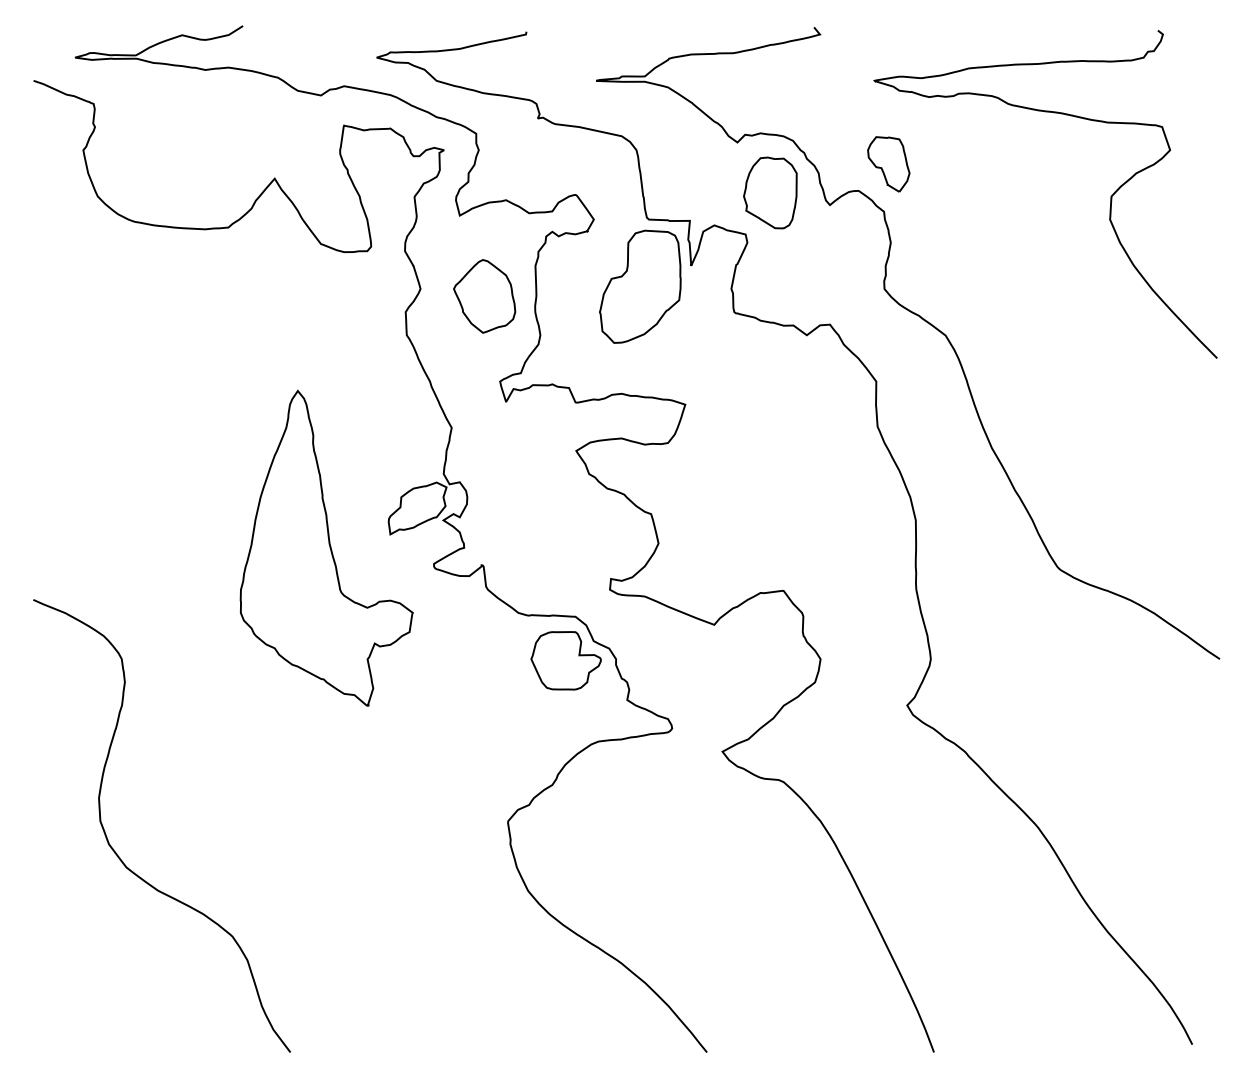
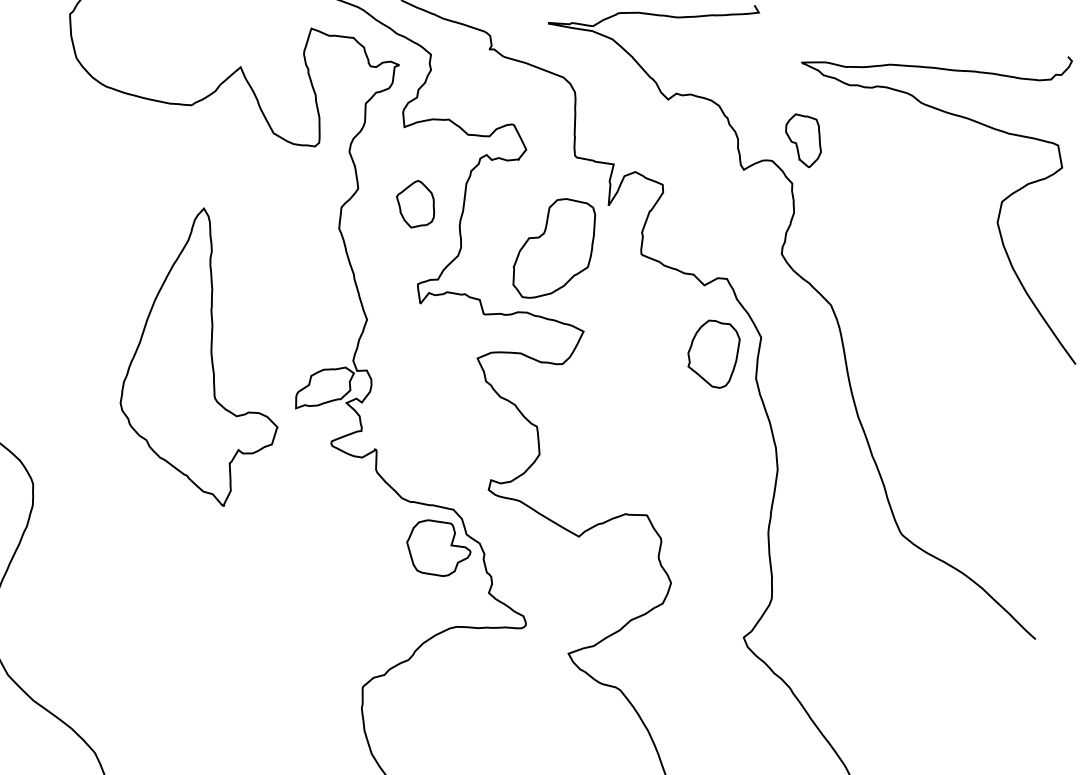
part: (770, 192) -> (713, 353), moved
part: (640, 286) -> (554, 249), moved
part: (484, 296) -> (415, 204), size x0.7
part: (326, 547) -> (208, 355), moved

